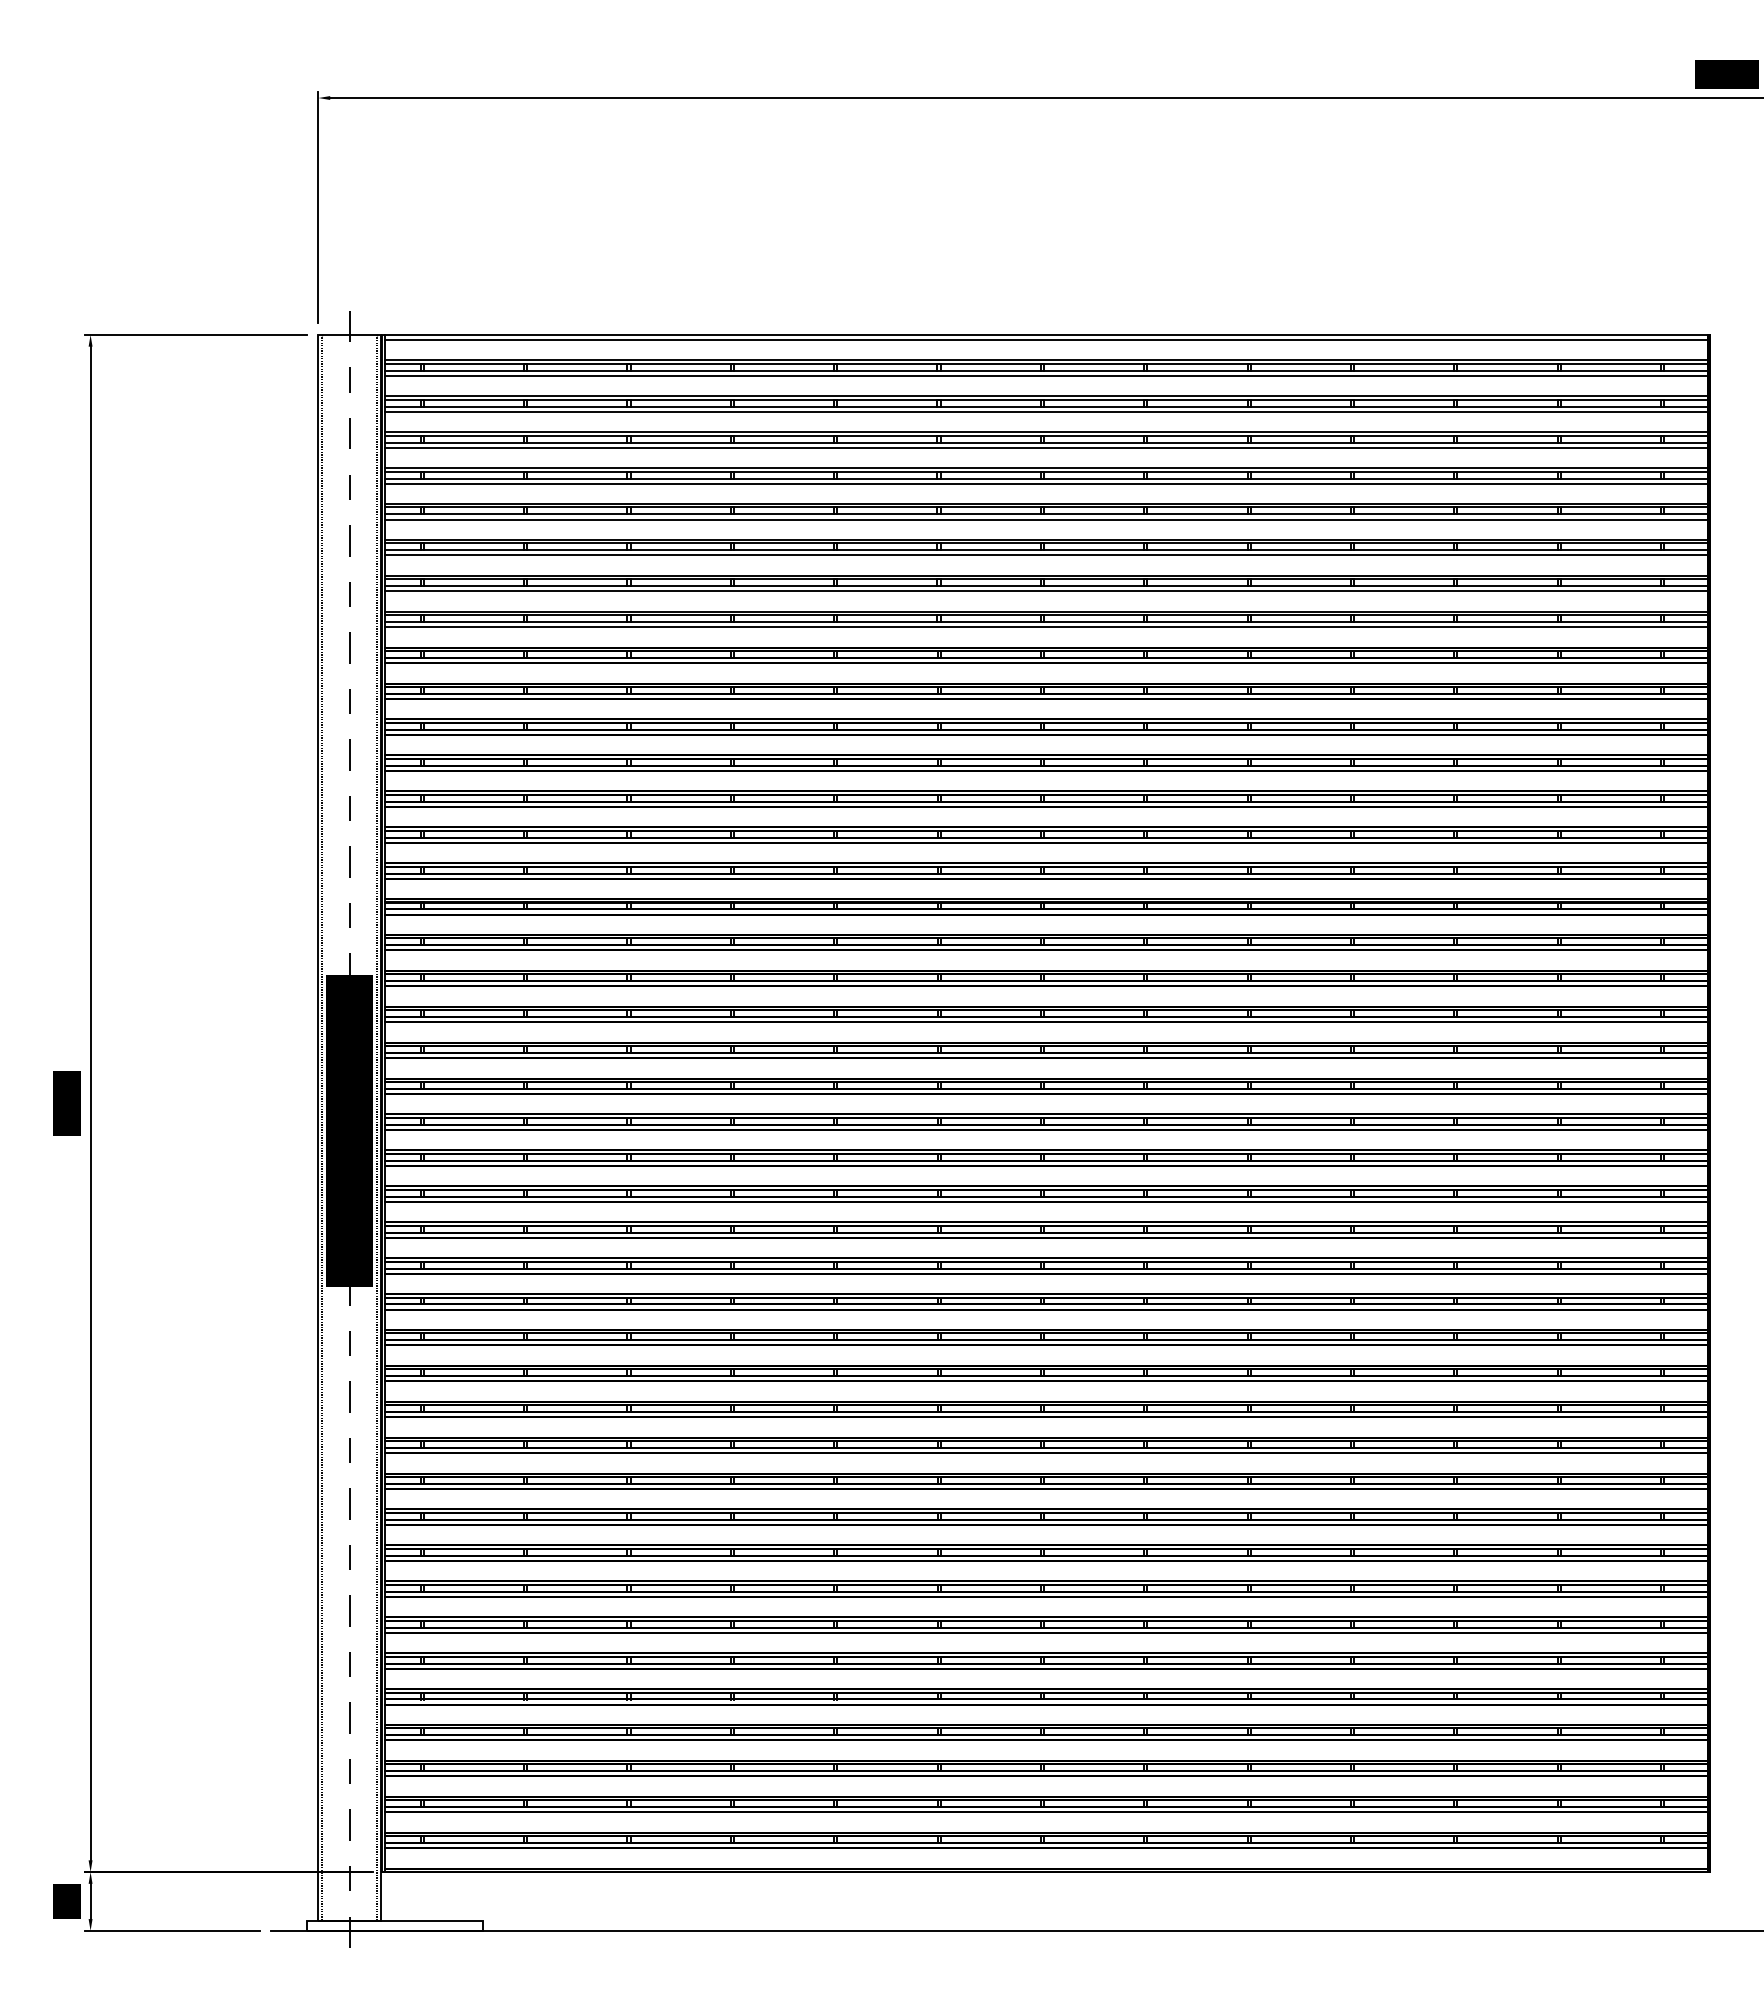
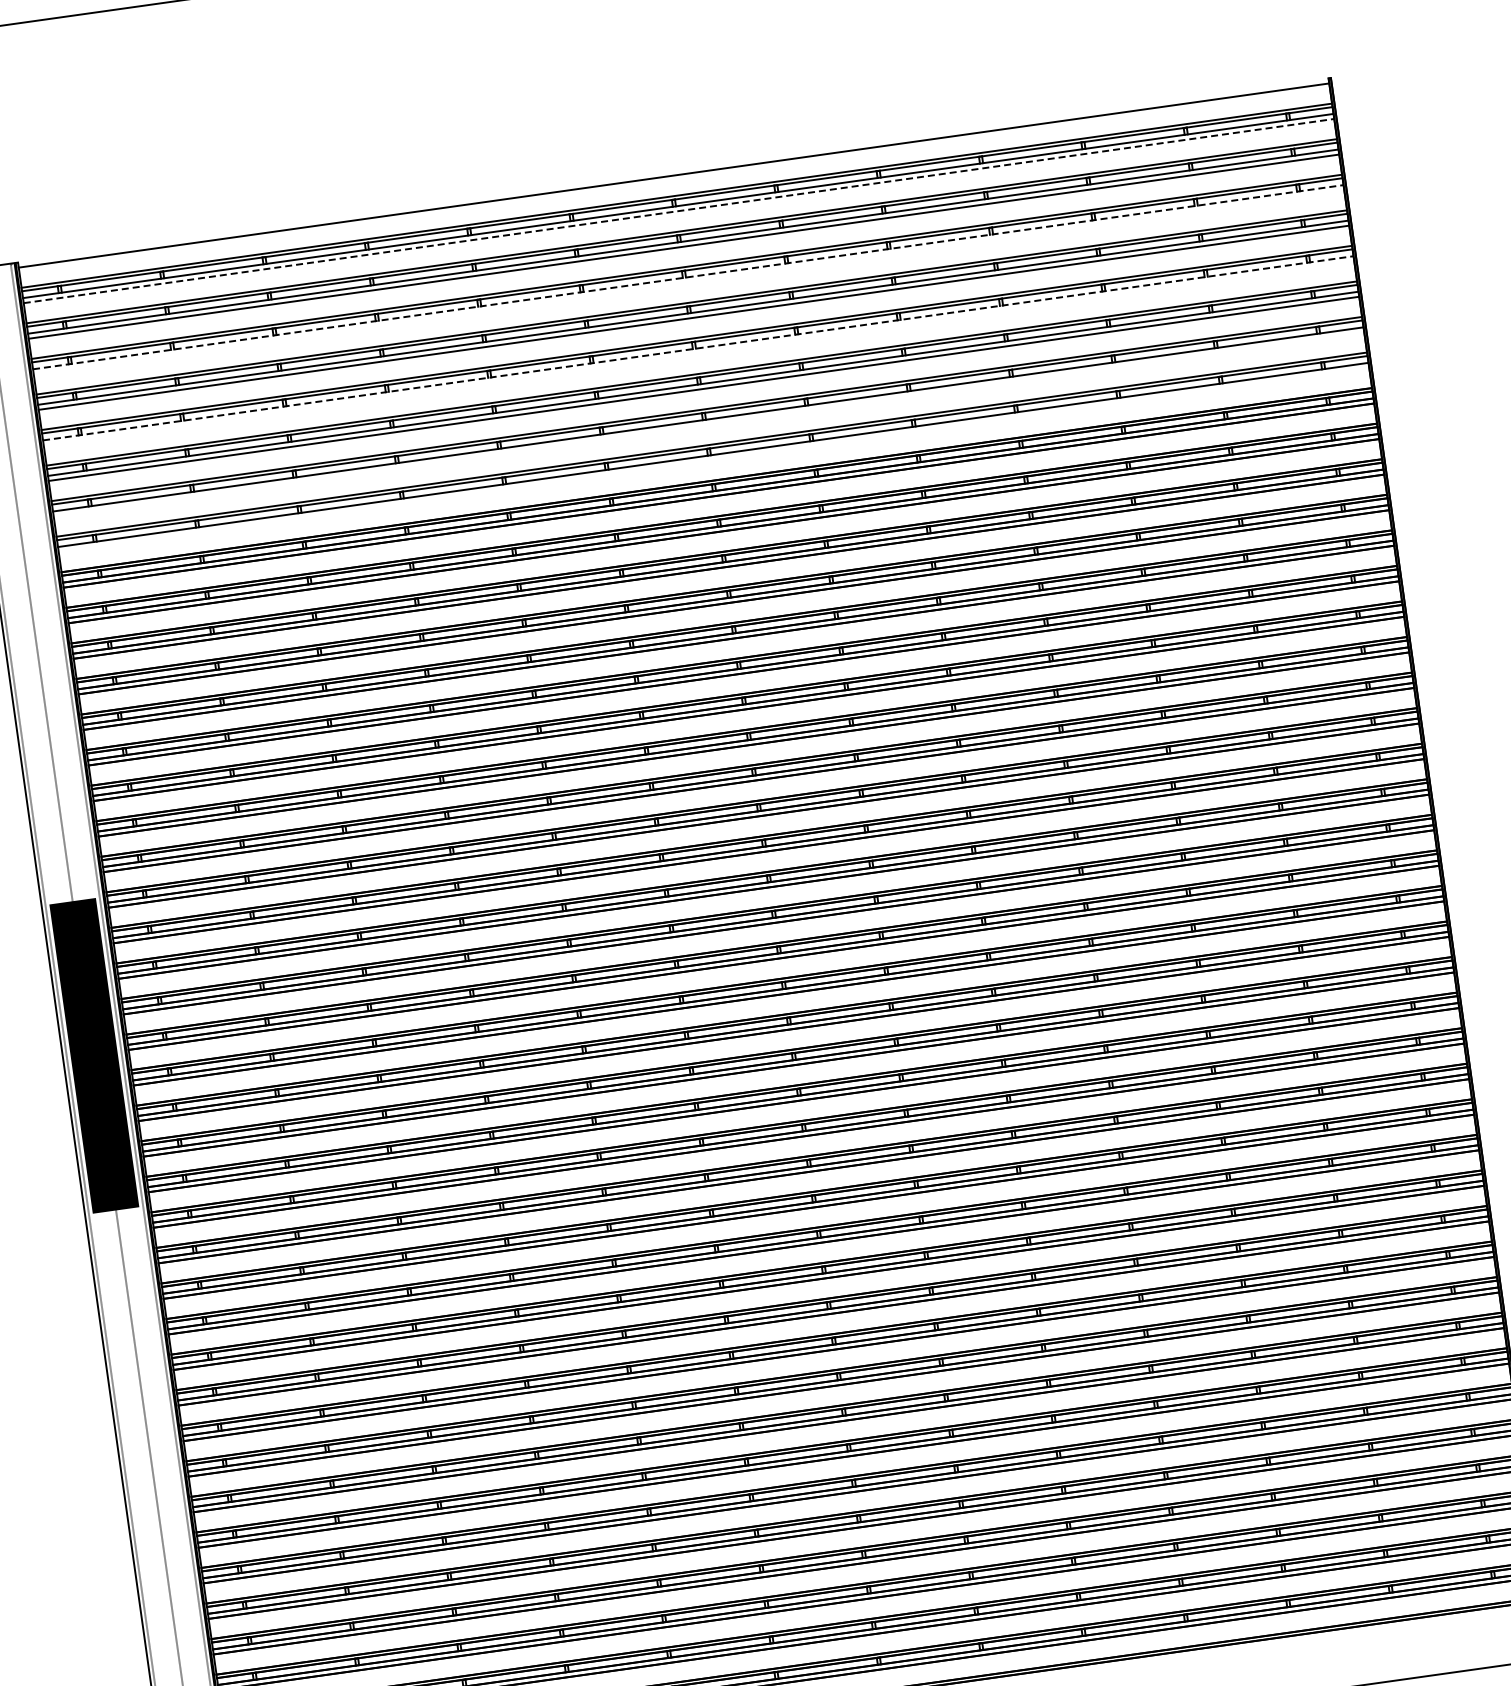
line: (1046, 334) -> (673, 170), removed
line: (1046, 375) -> (679, 210), solid -> dashed
line: (1046, 442) -> (688, 277), solid -> dashed
line: (1046, 447) -> (689, 281), removed
line: (1046, 514) -> (698, 348), solid -> dashed
line: (1046, 519) -> (699, 353), removed
line: (1046, 591) -> (709, 424), removed
line: (1046, 627) -> (714, 460), removed

